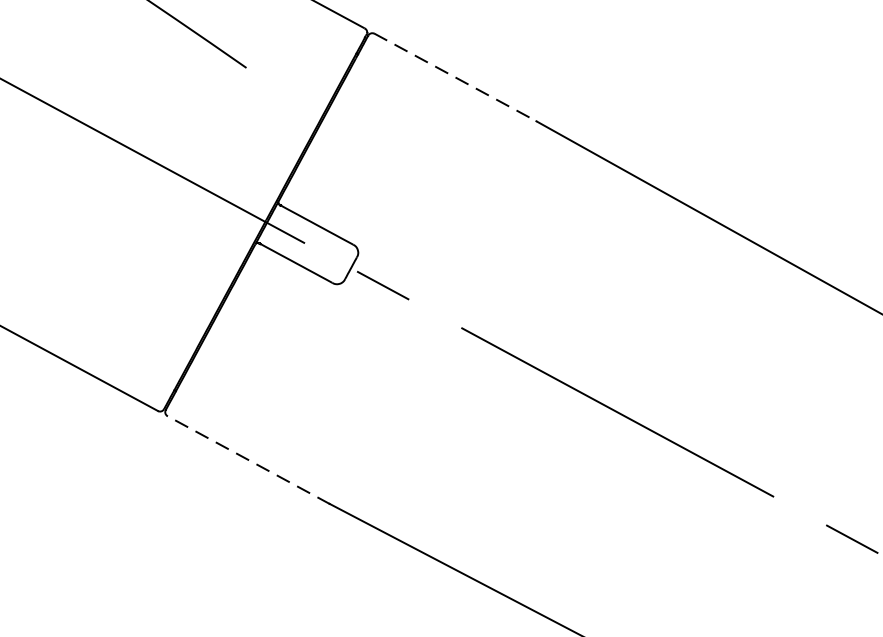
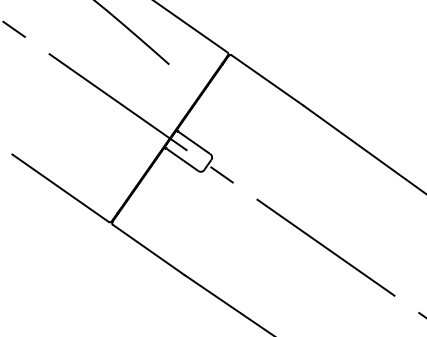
line: (457, 77) -> (268, 80), dashed -> solid
line: (247, 458) -> (148, 249), dashed -> solid

